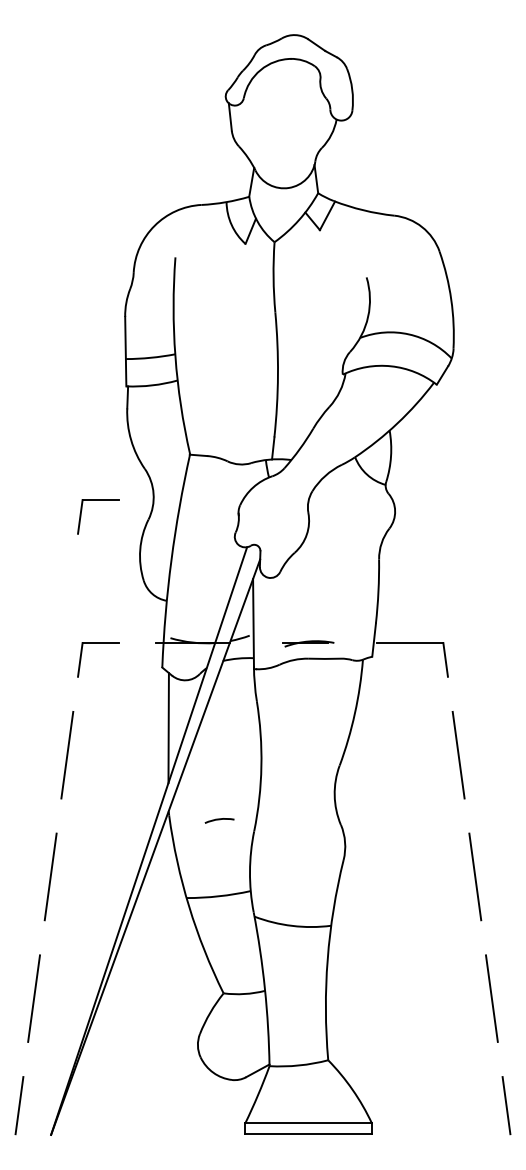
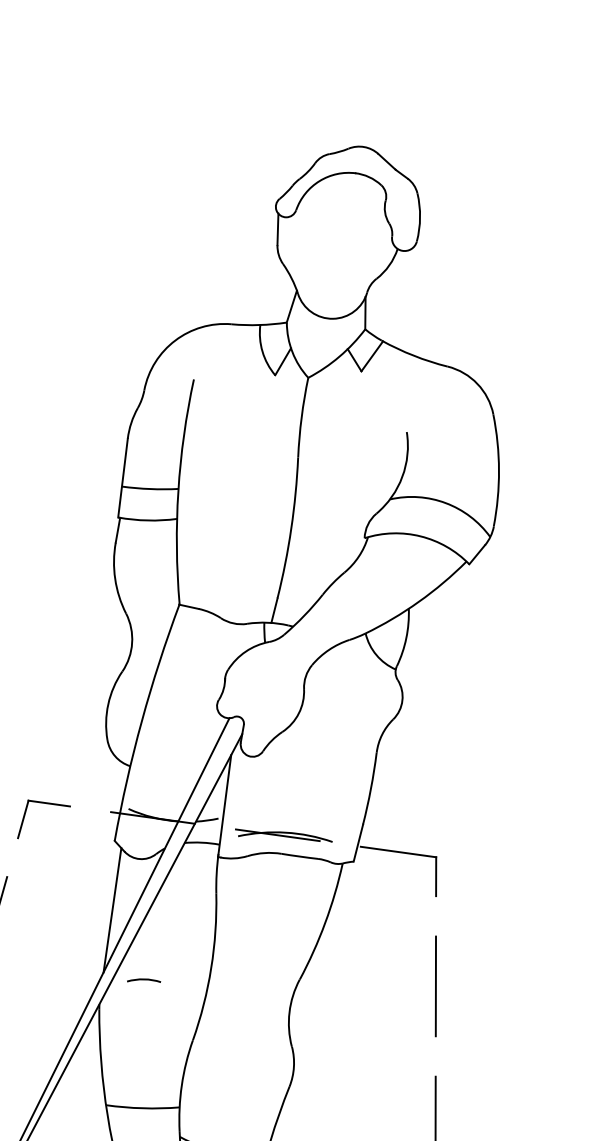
part: (98, 500) -> (68, 642), removed
part: (308, 643) -> (283, 836), size x1.67
arc: (219, 820) -> (143, 980), moved

